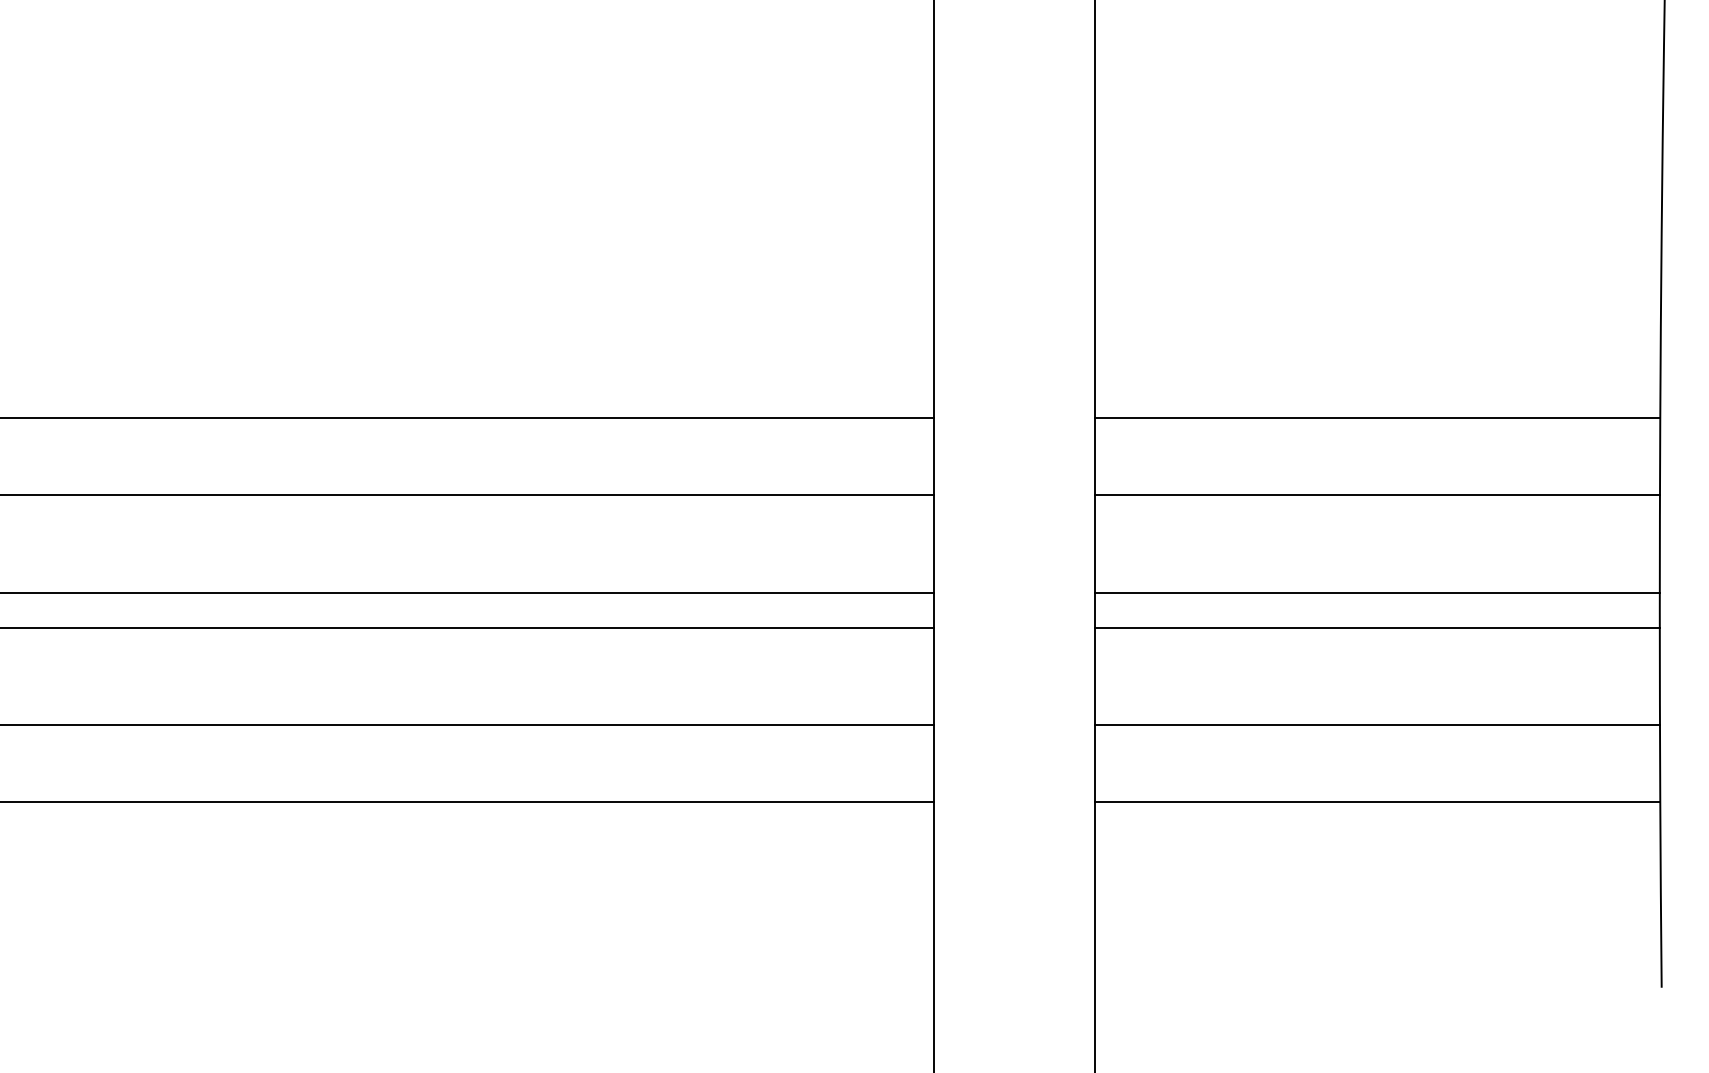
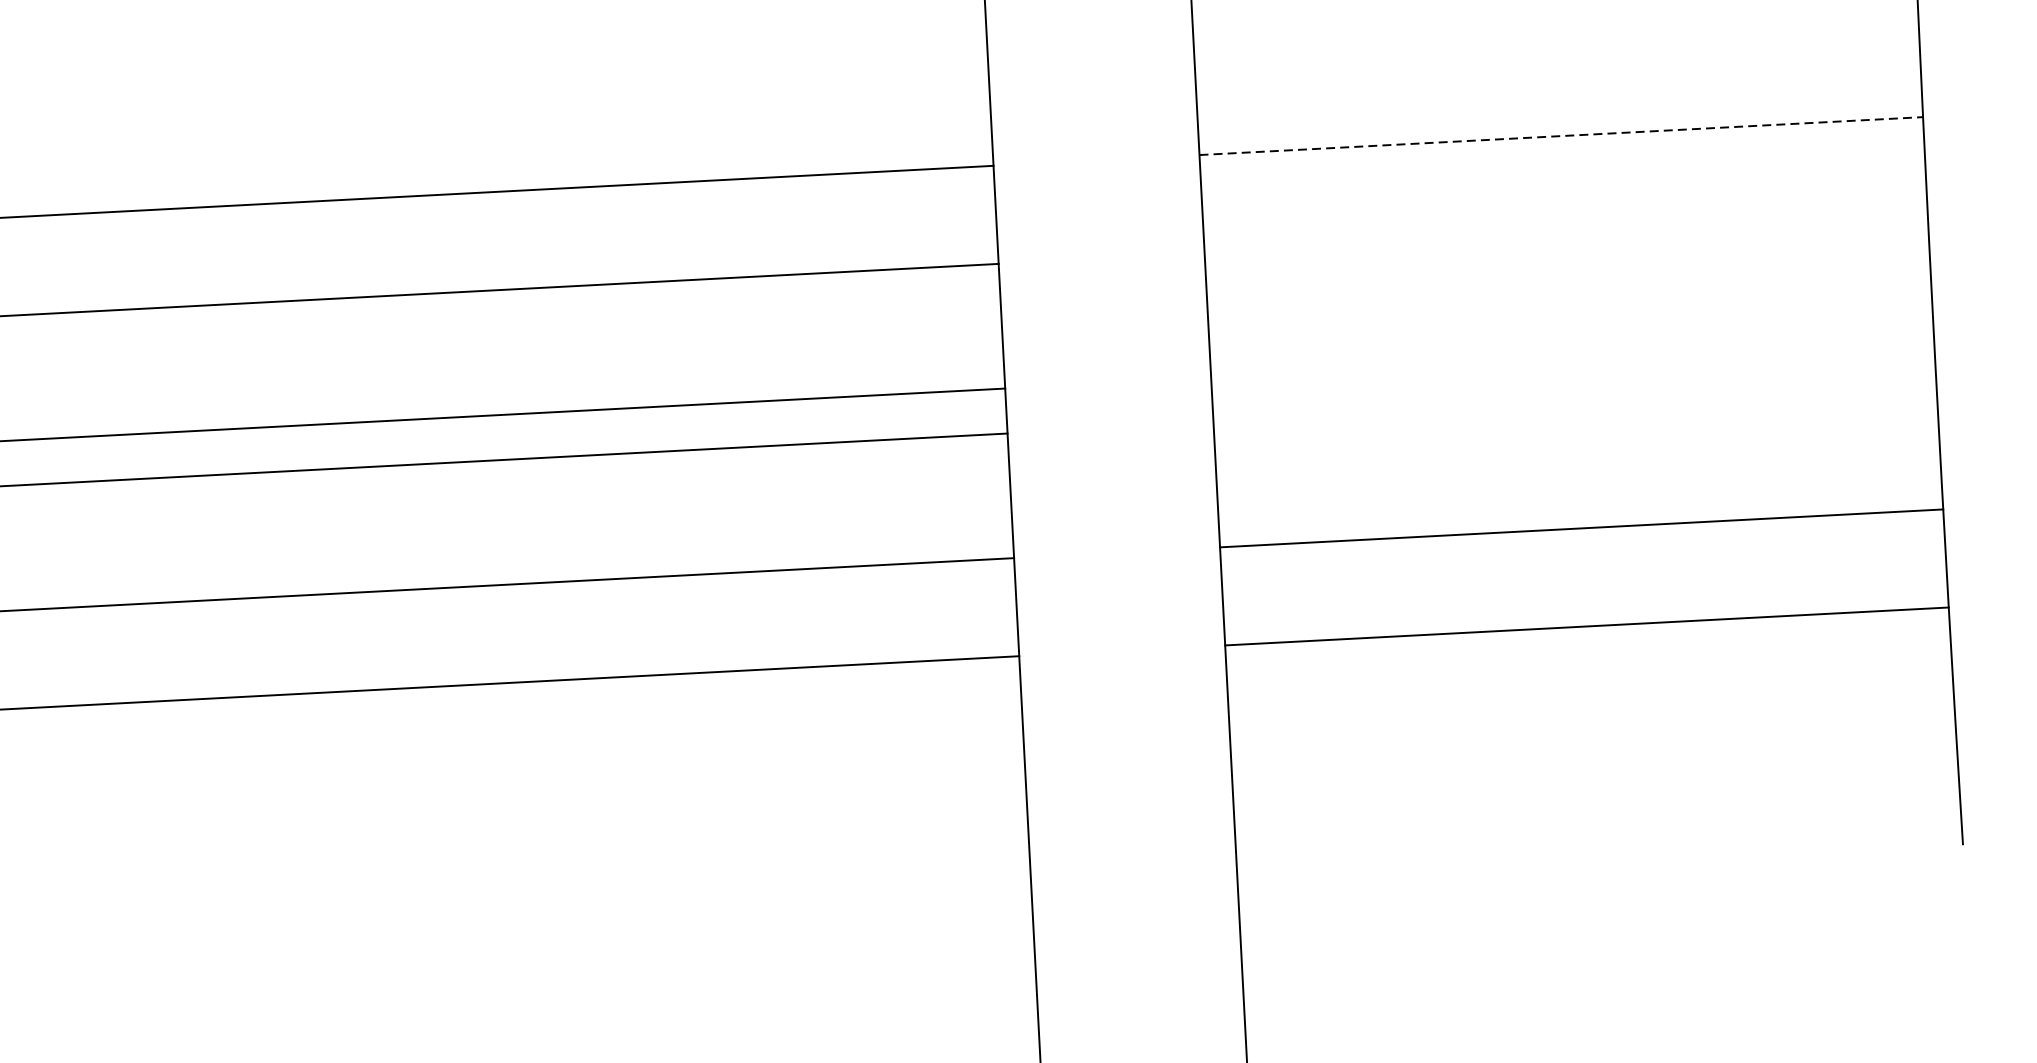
line: (1377, 418) -> (1561, 136), solid -> dashed
line: (1376, 495) -> (1565, 234), removed
line: (1376, 592) -> (1571, 358), removed
line: (1376, 627) -> (1574, 403), removed

